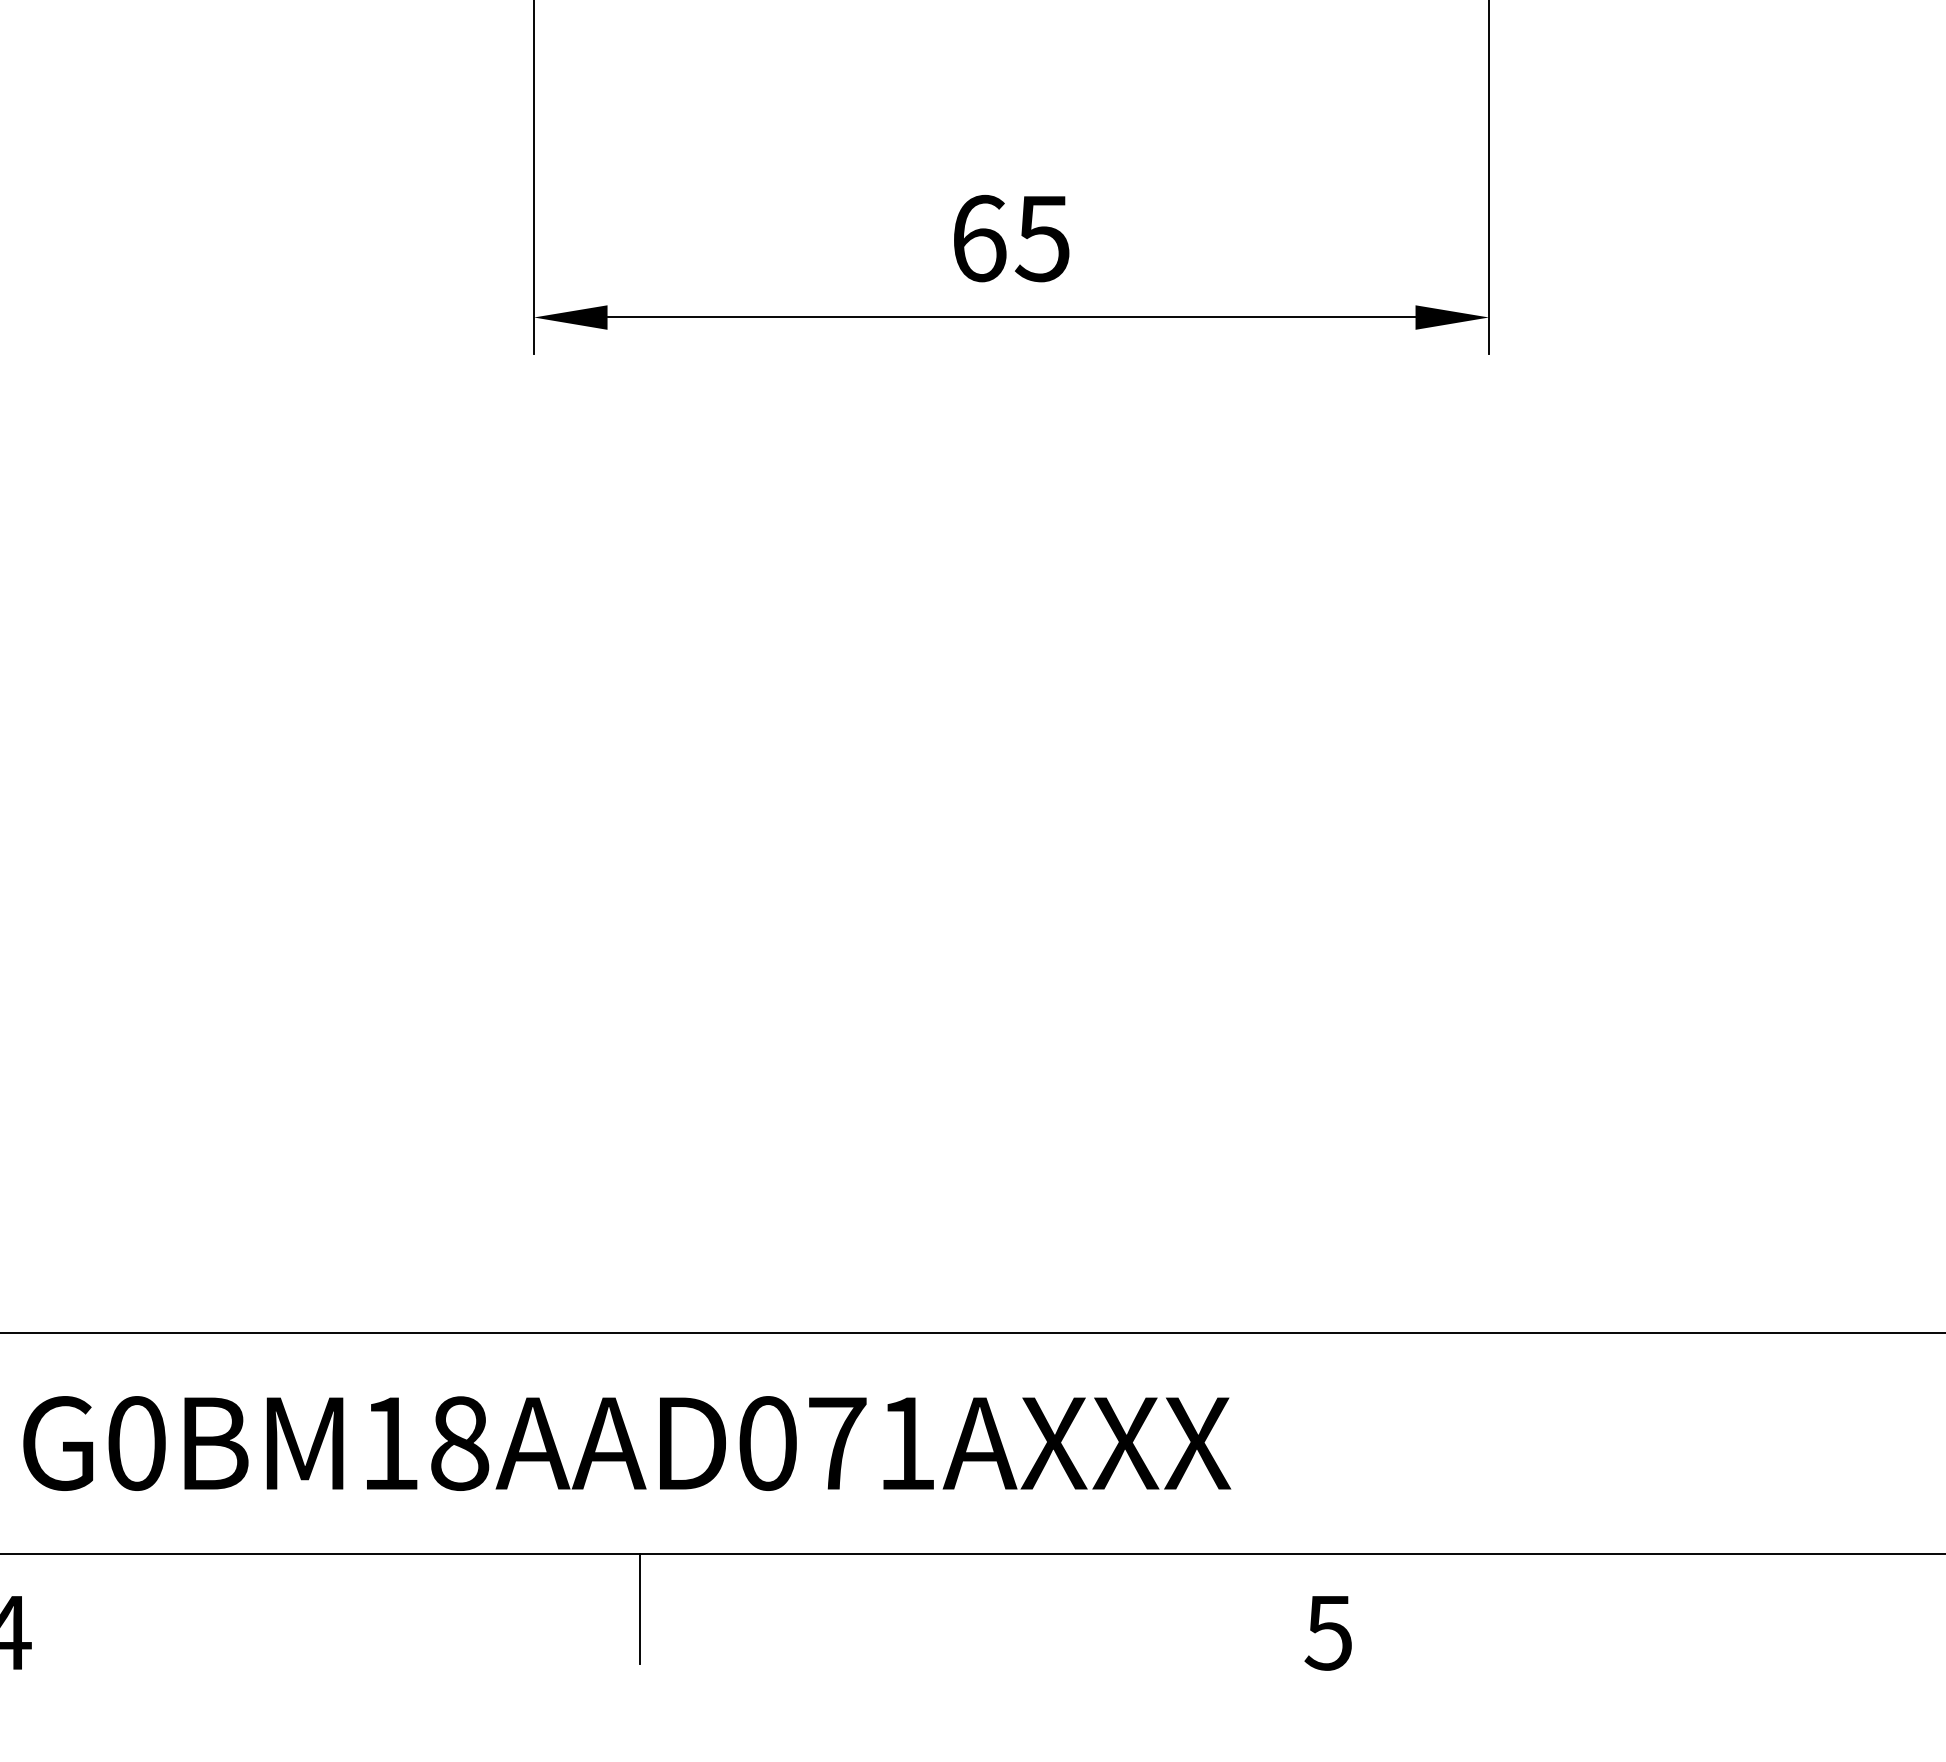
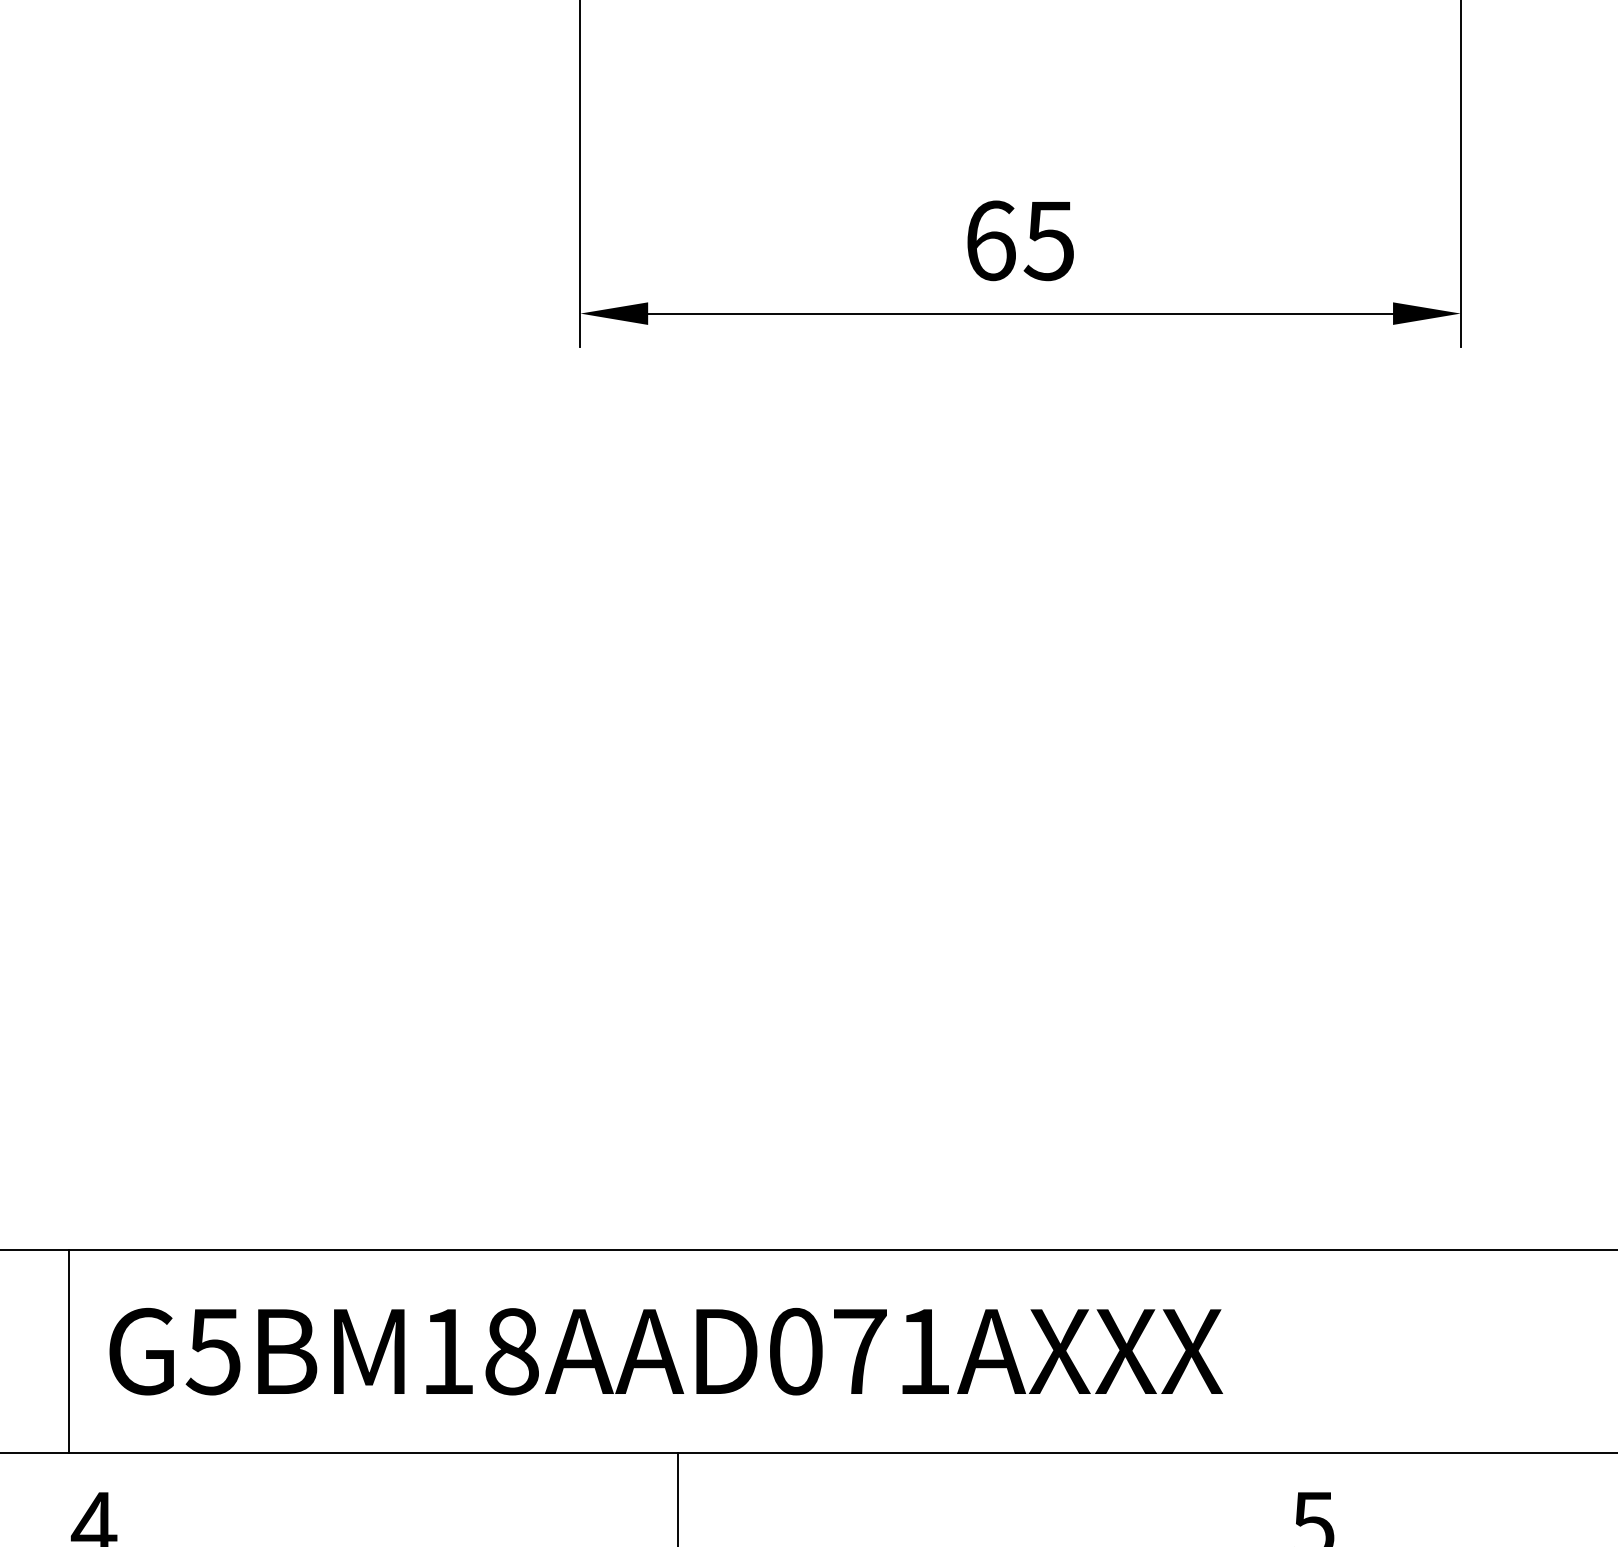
text: (135, 1443) -> (212, 1351), G0BM18AAD071AXXX -> G5BM18AAD071AXXX

